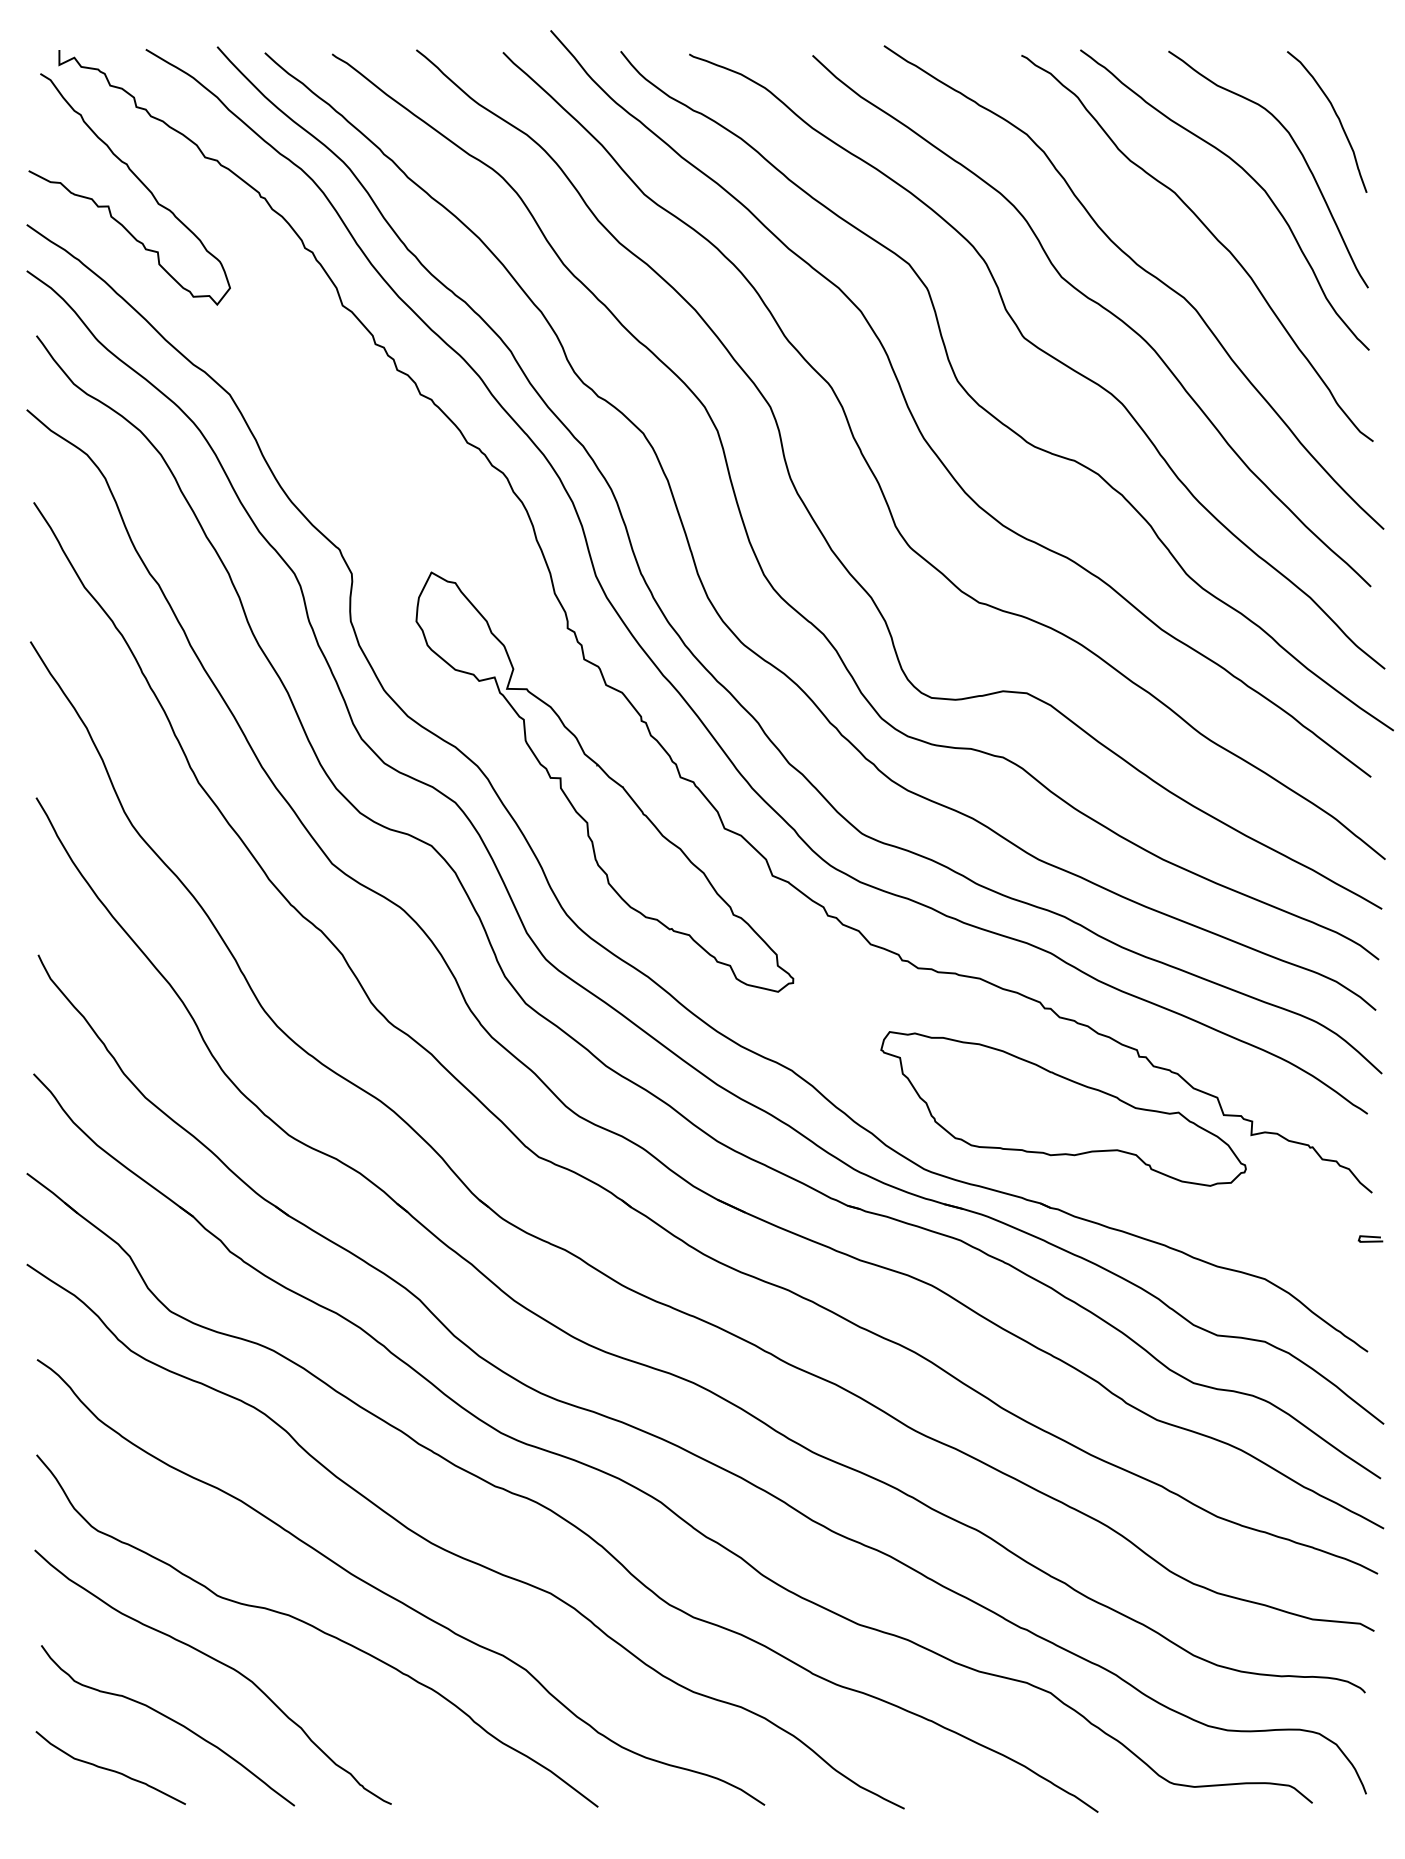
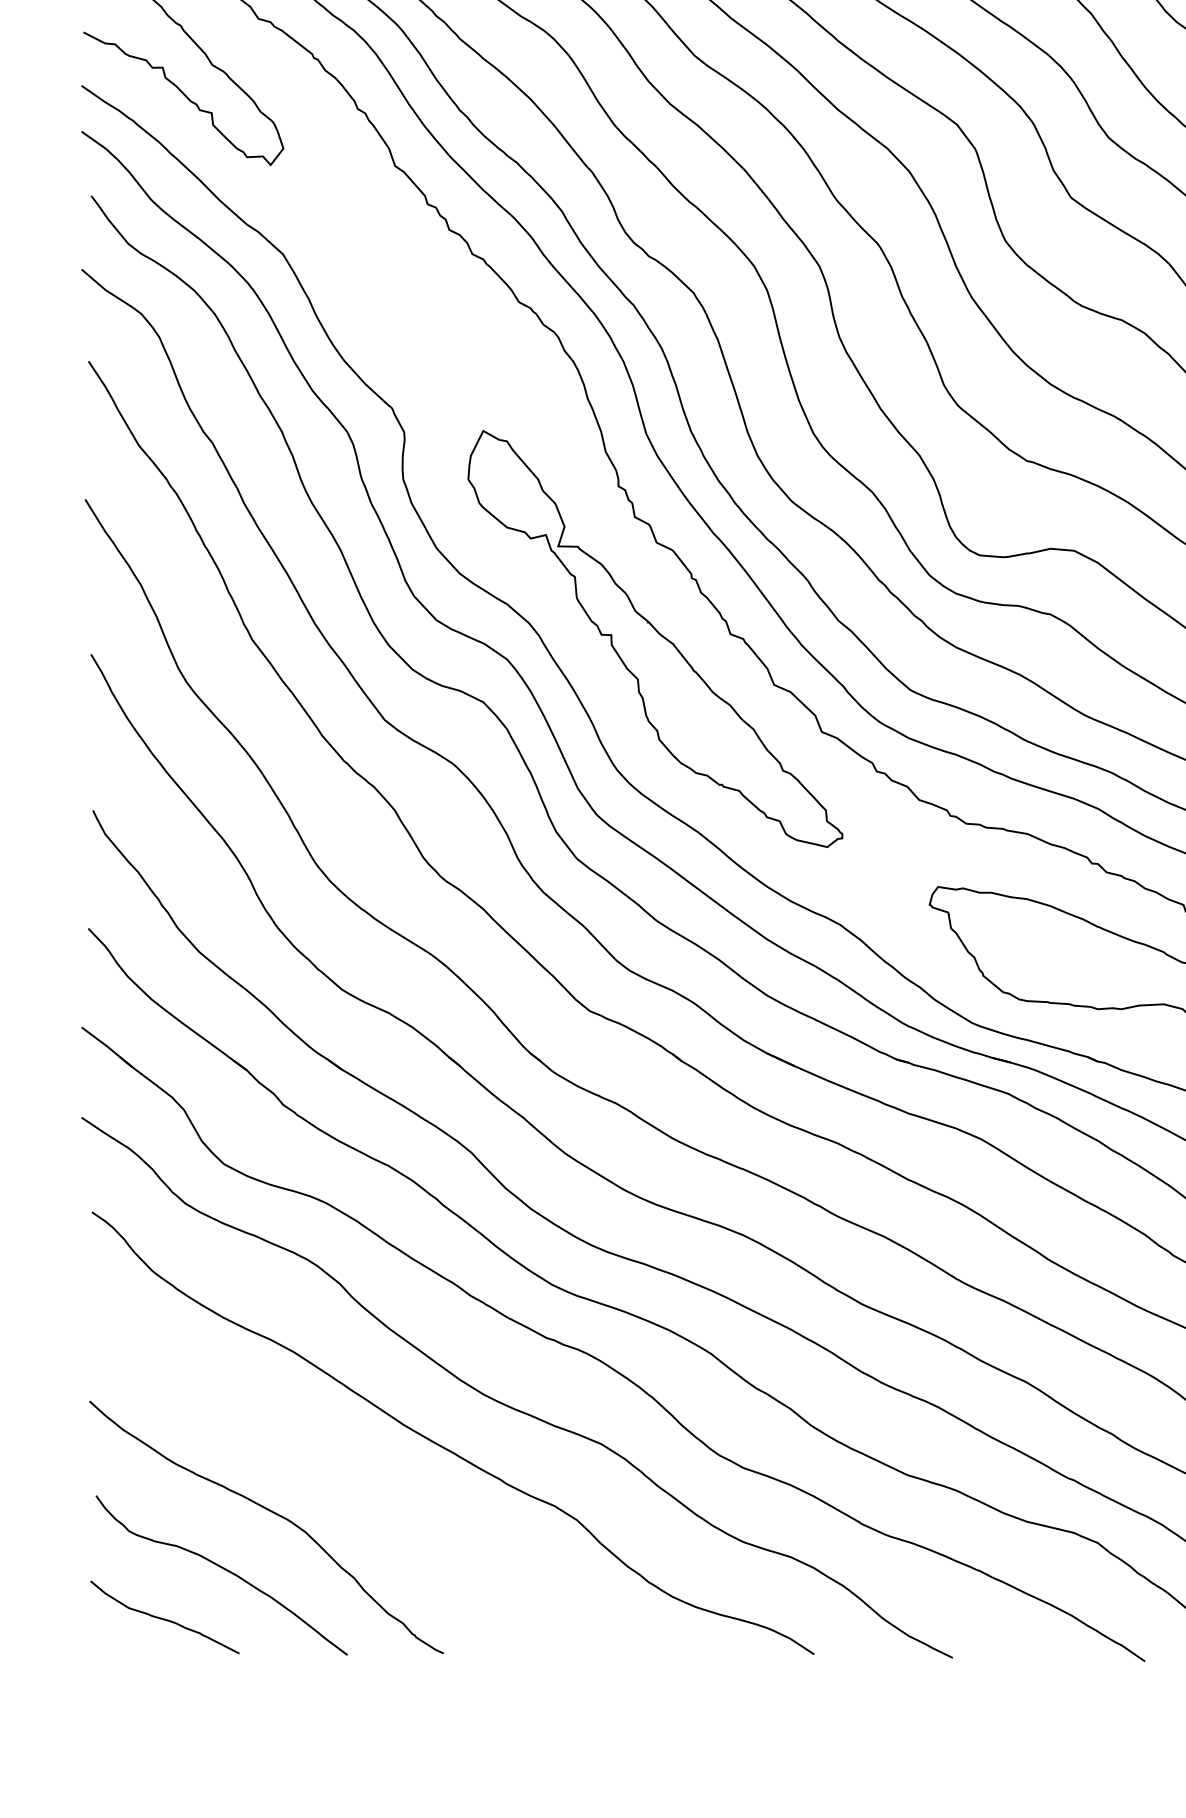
curve: (317, 1629) -> (370, 1479), removed

